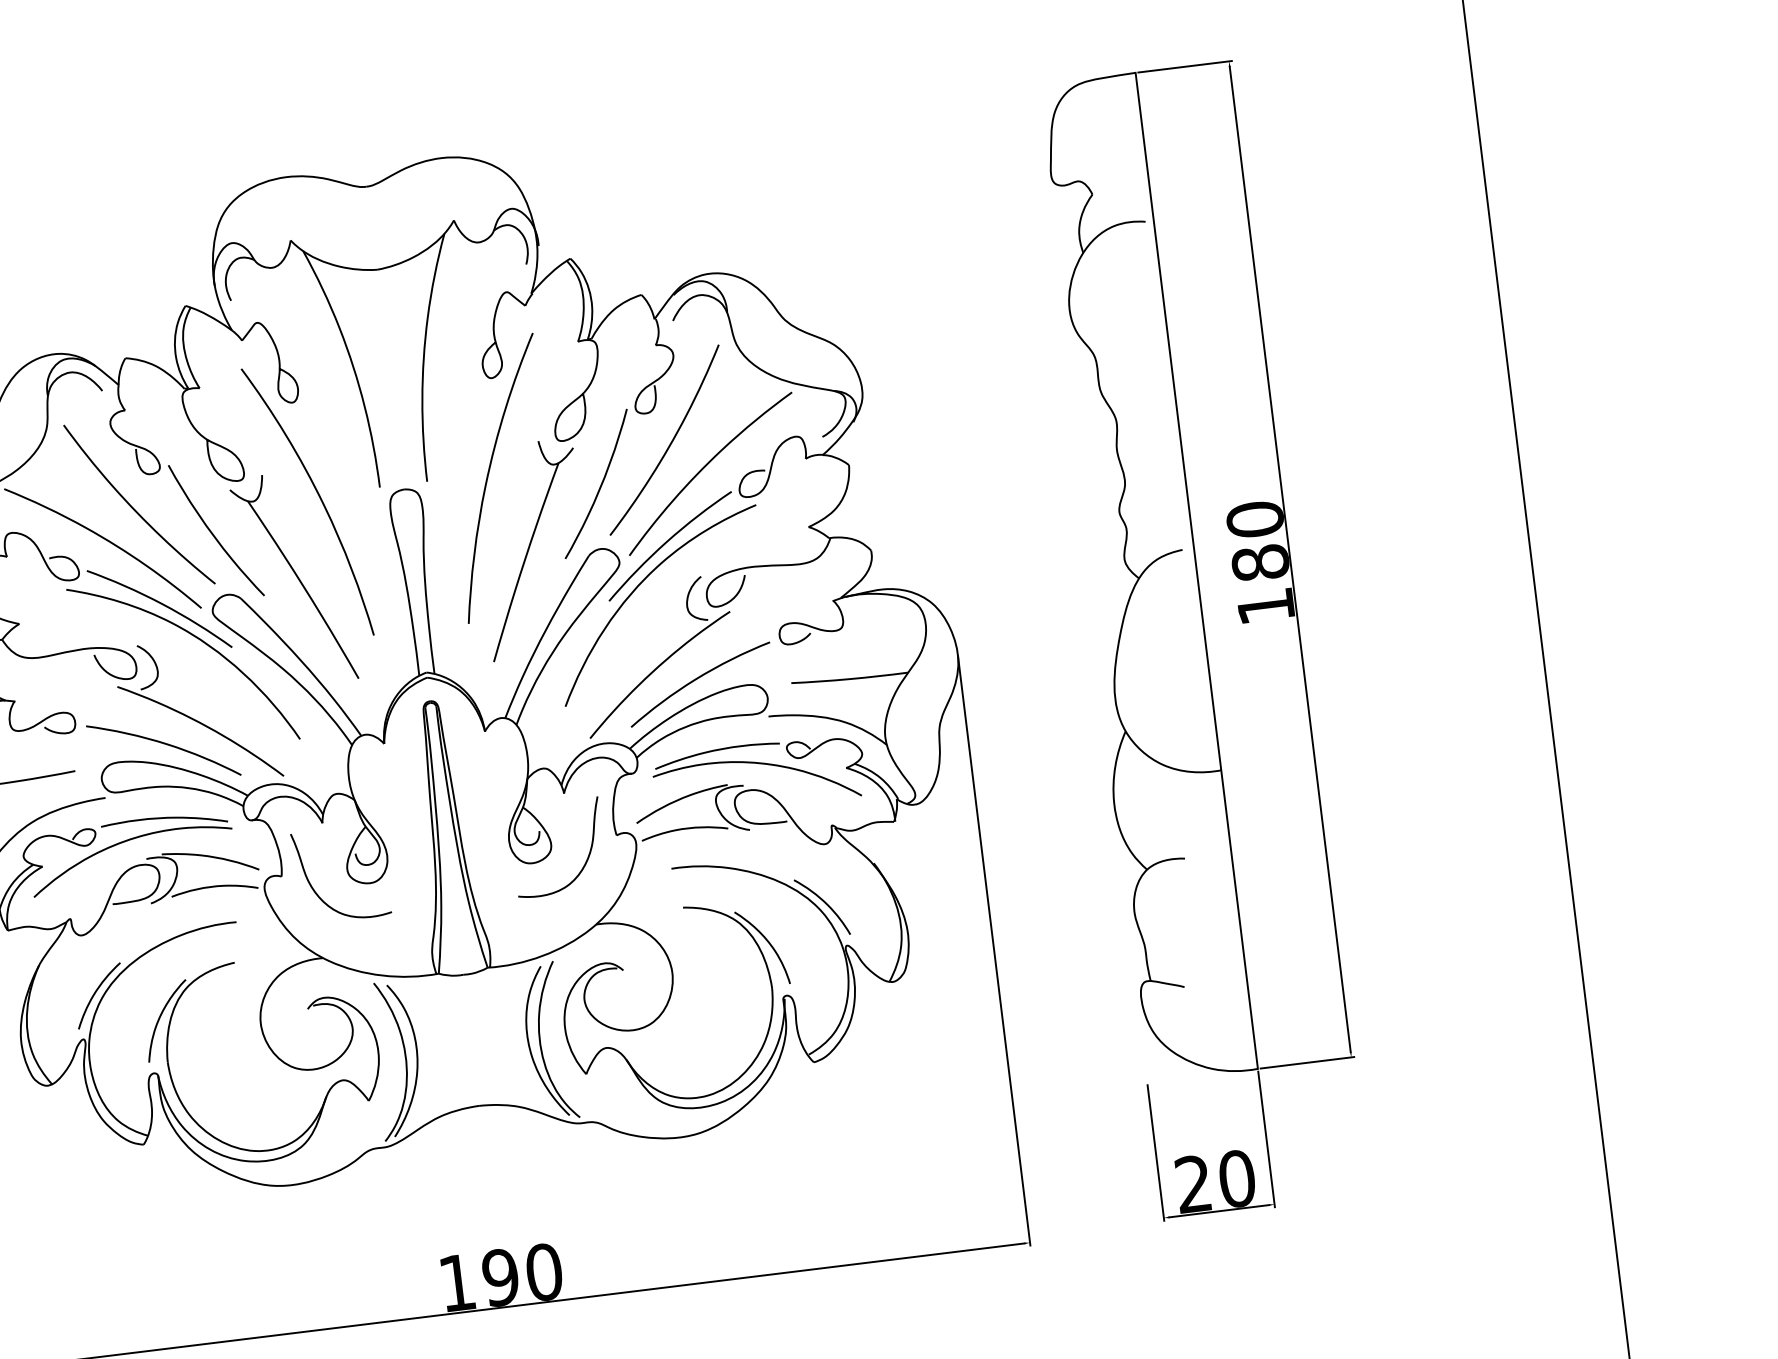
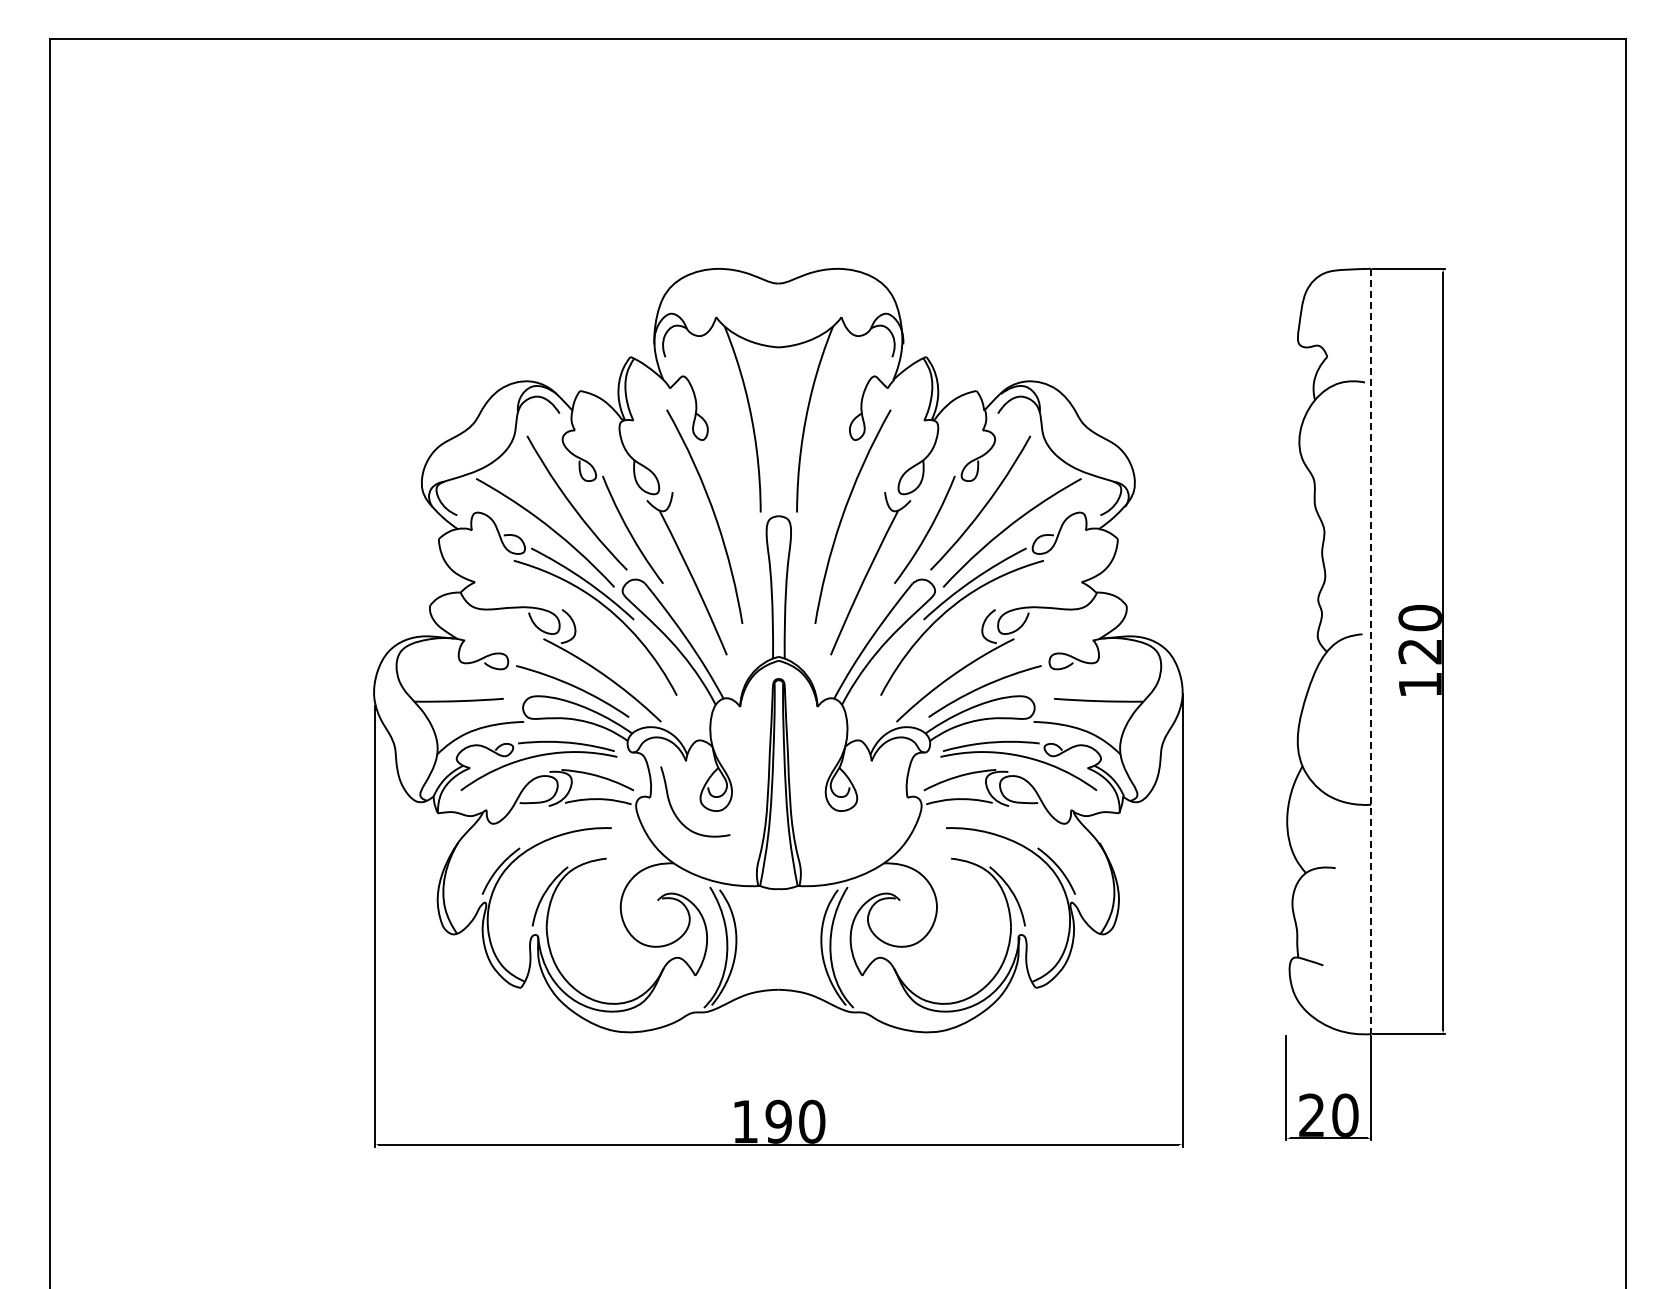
text: (1259, 563) -> (1419, 651), 180 -> 120
line: (1197, 570) -> (1371, 651), solid -> dashed
curve: (586, 858) -> (882, 812), removed

